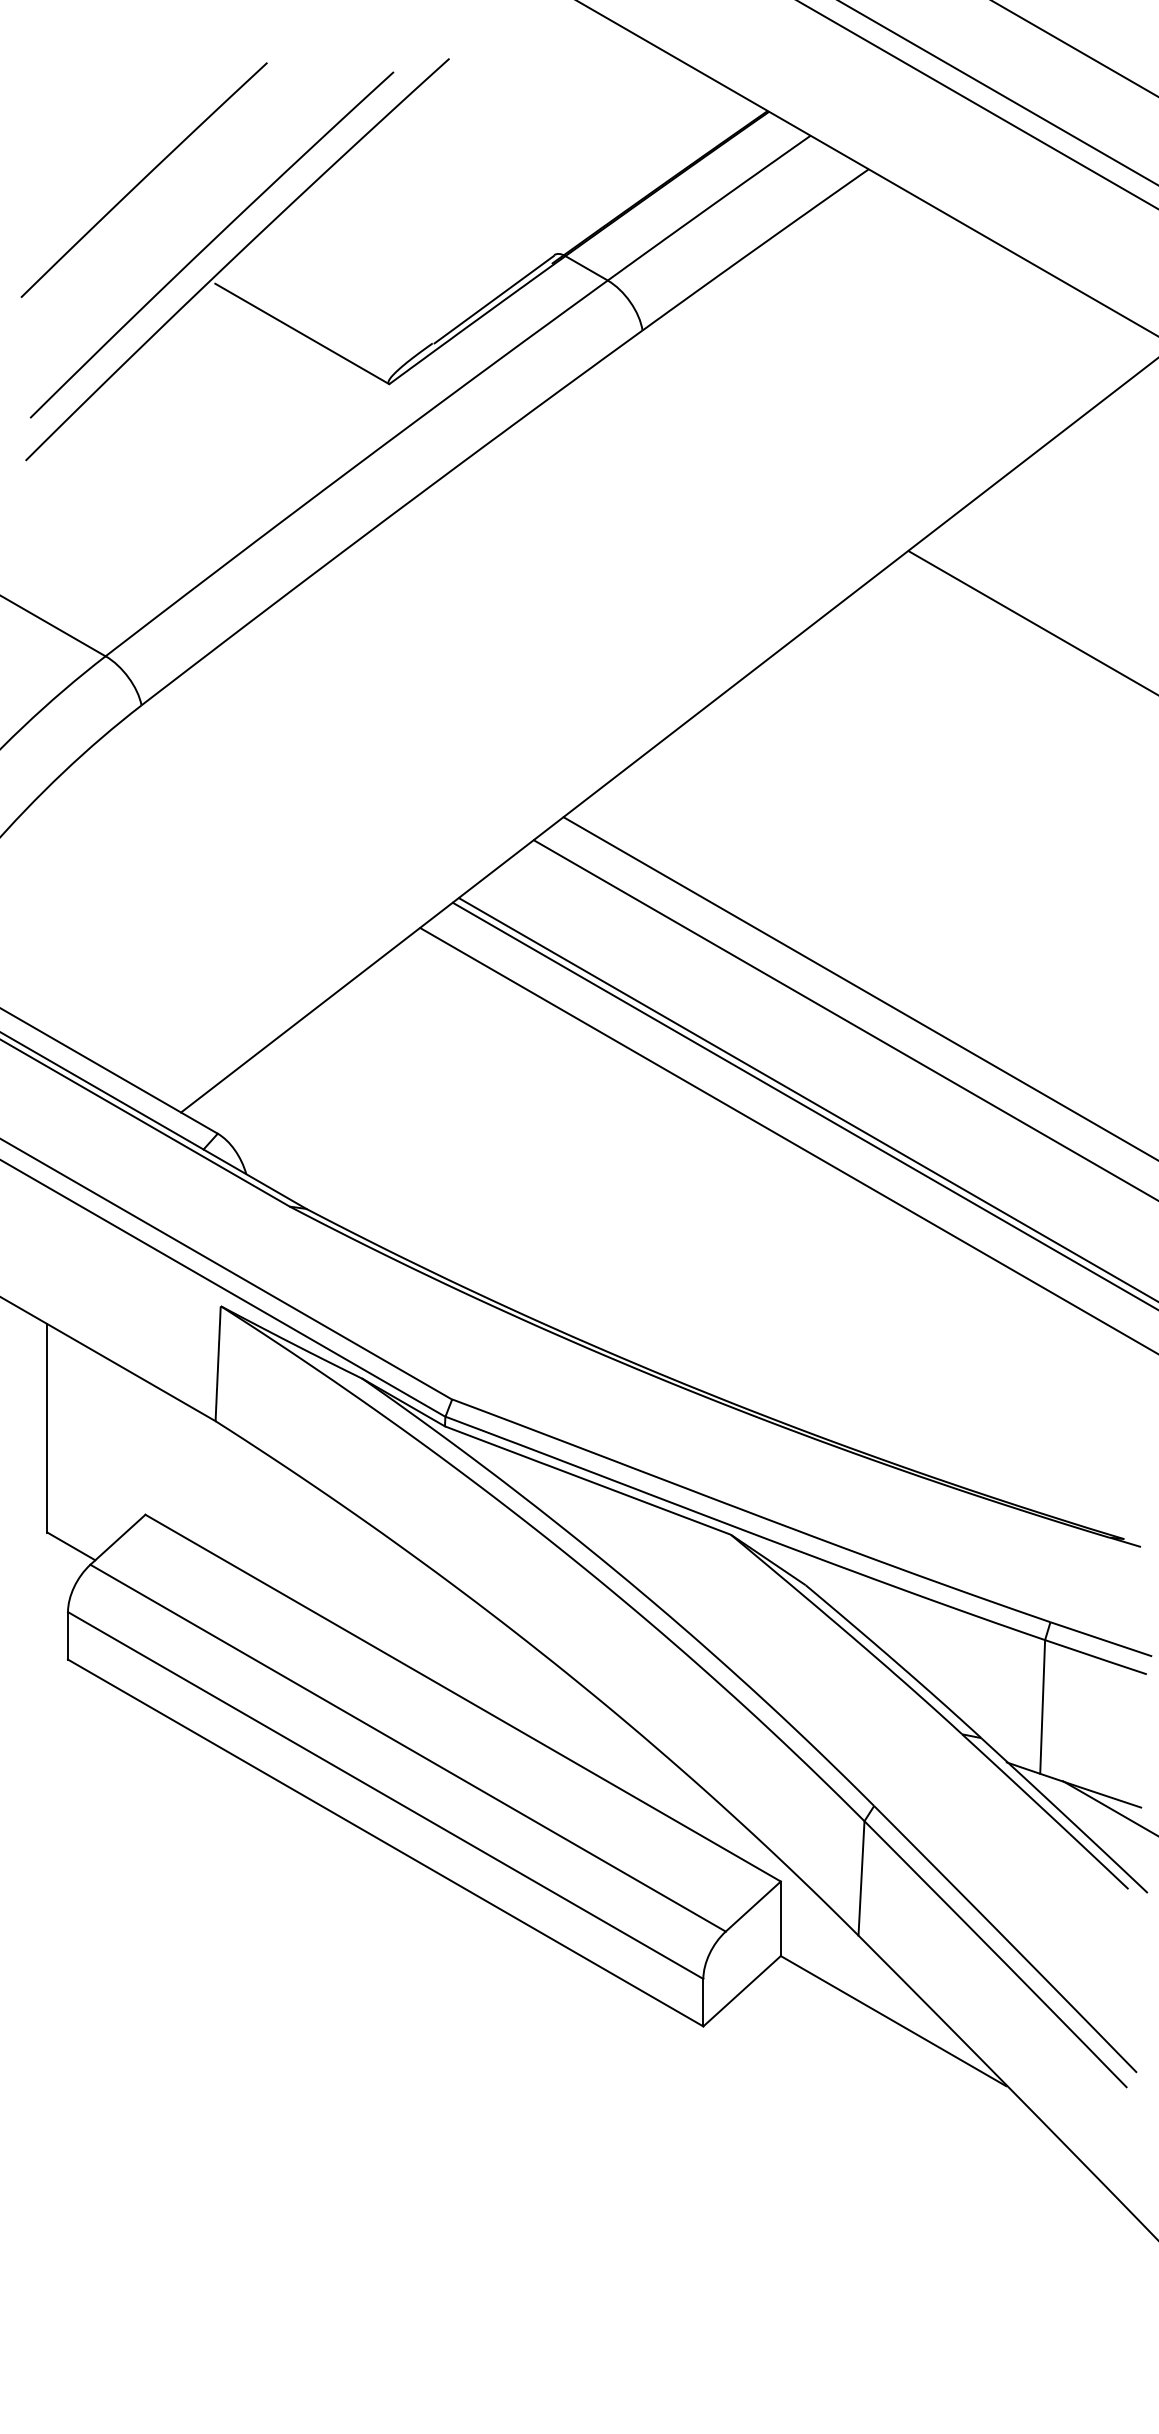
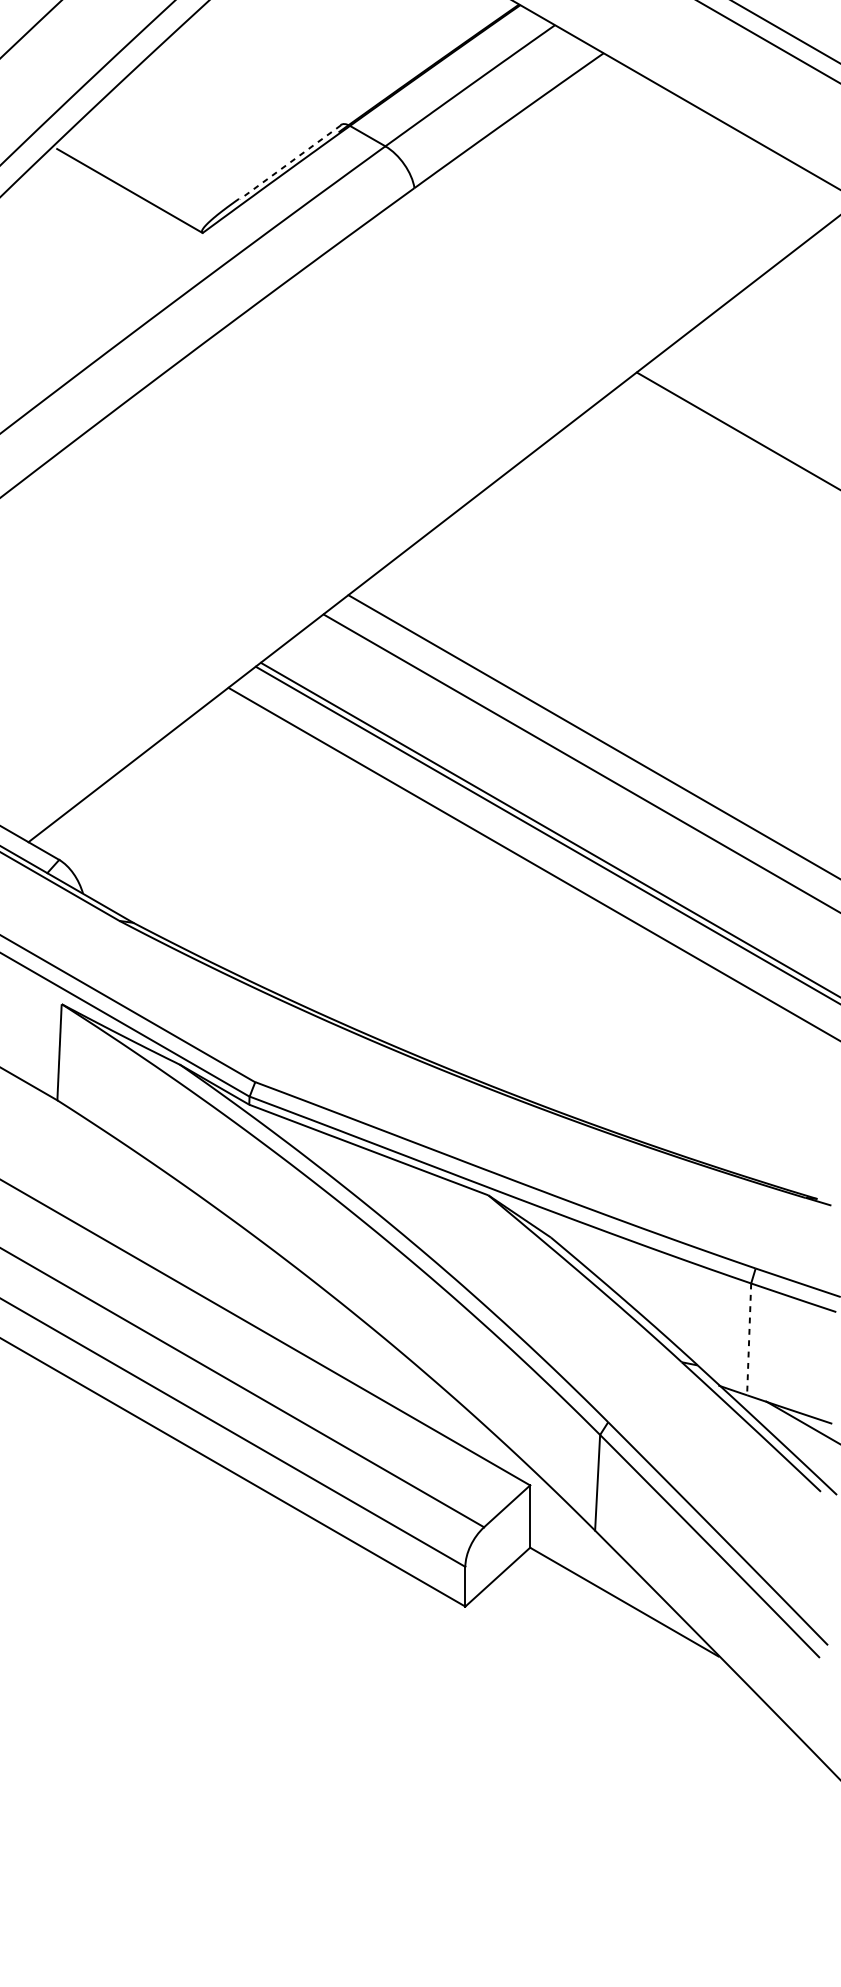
line: (494, 299) -> (290, 162), solid -> dashed
line: (1042, 1707) -> (749, 1339), solid -> dashed

